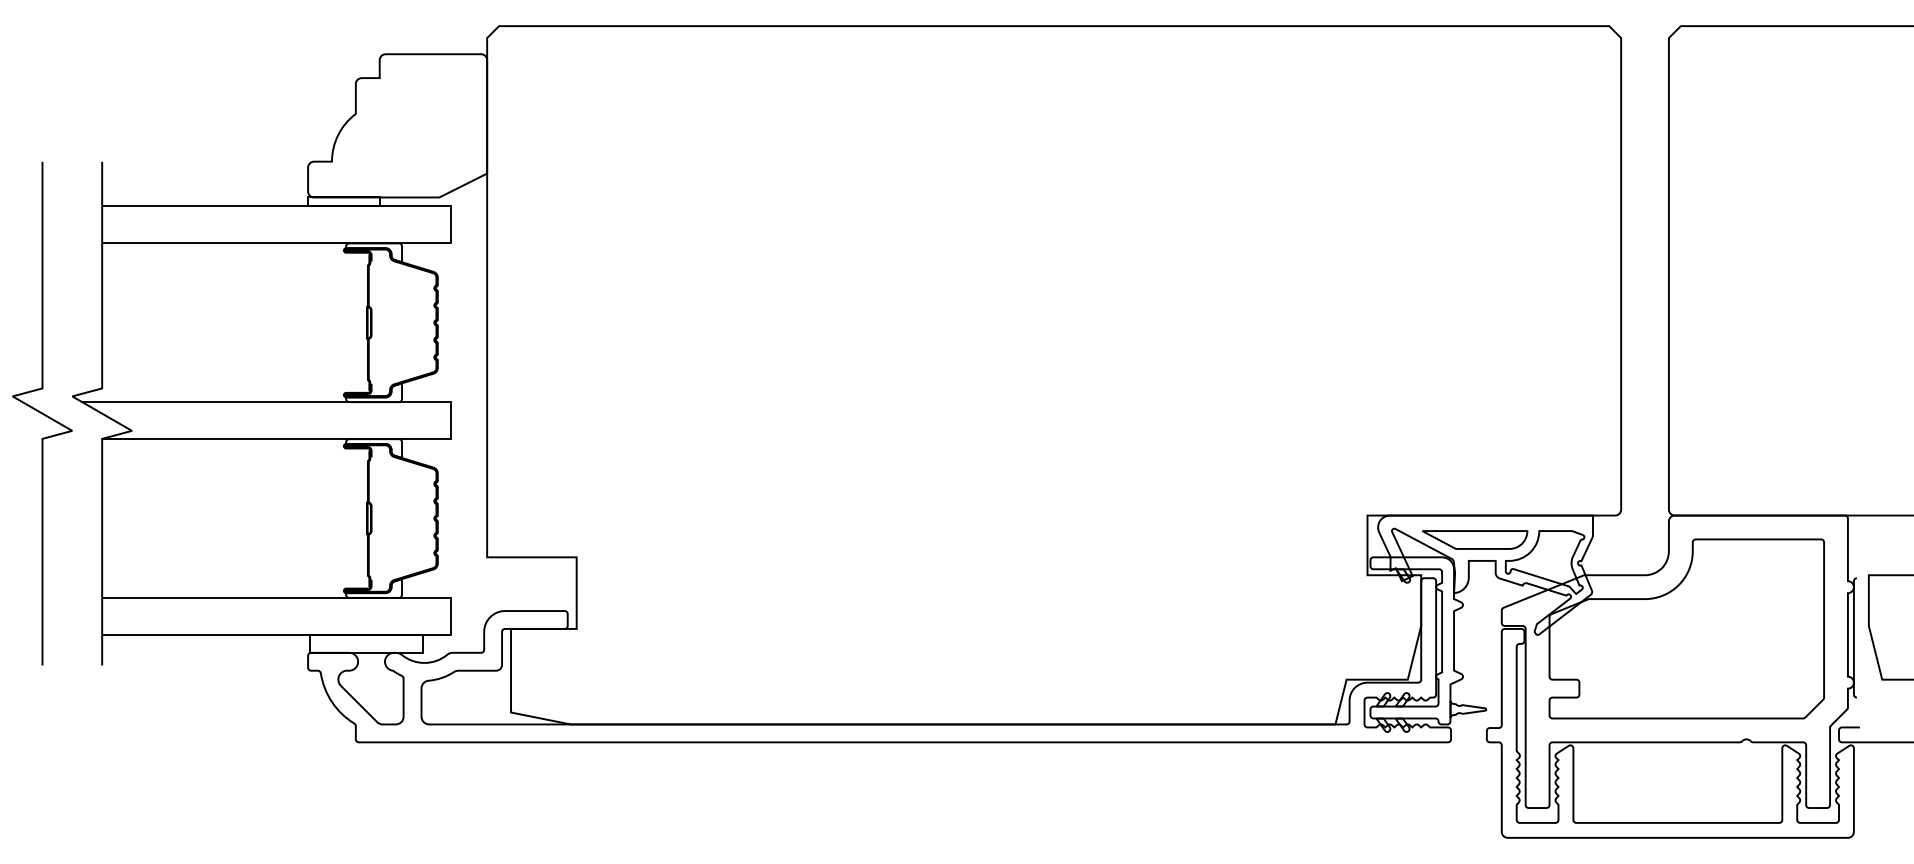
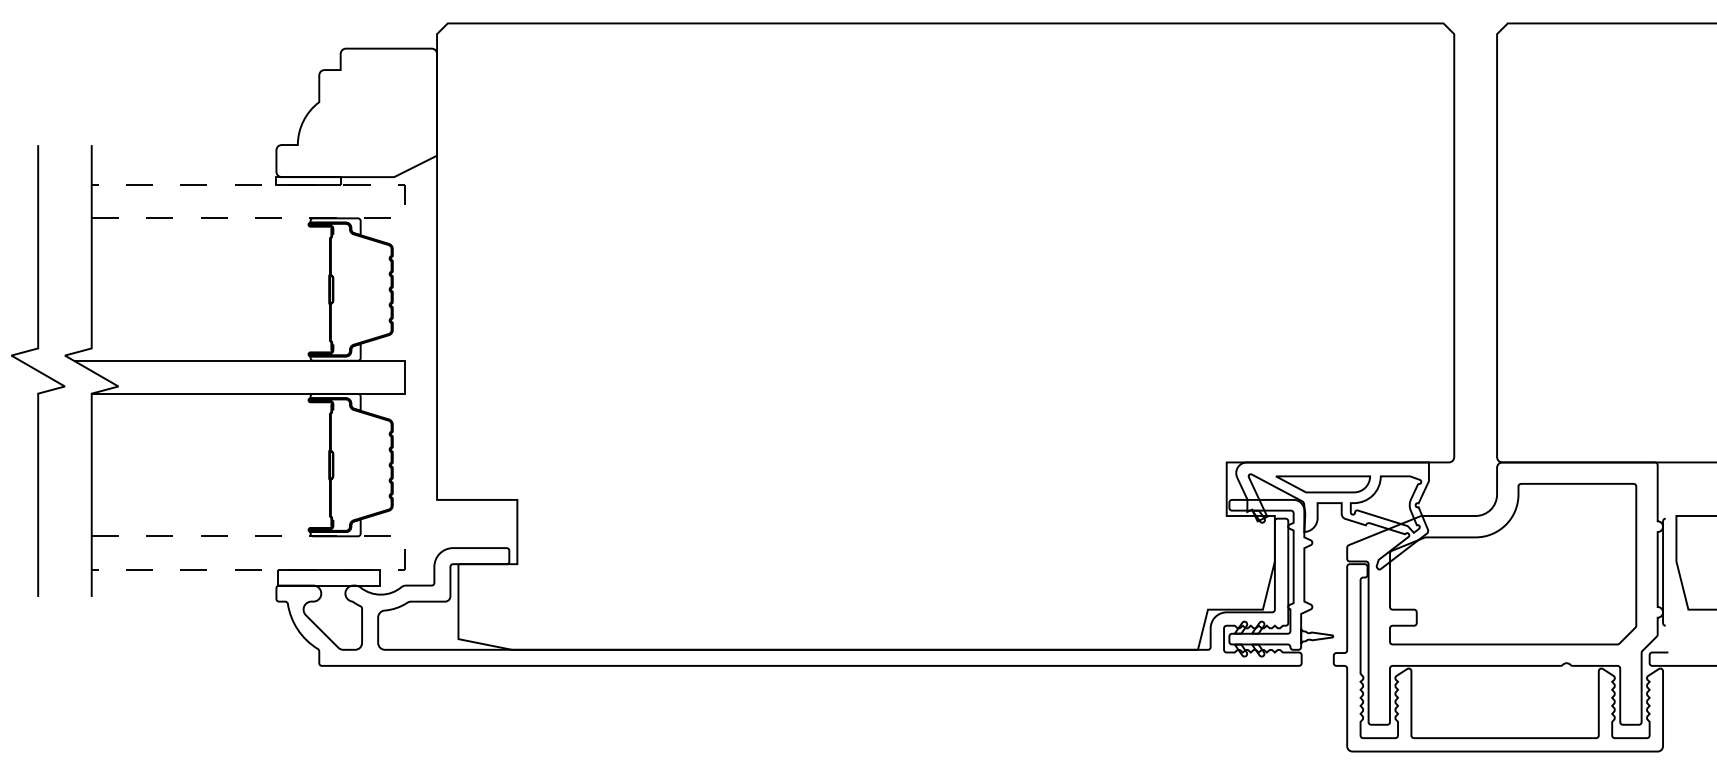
line: (451, 224) -> (405, 201), solid -> dashed
line: (451, 616) -> (405, 552), solid -> dashed

